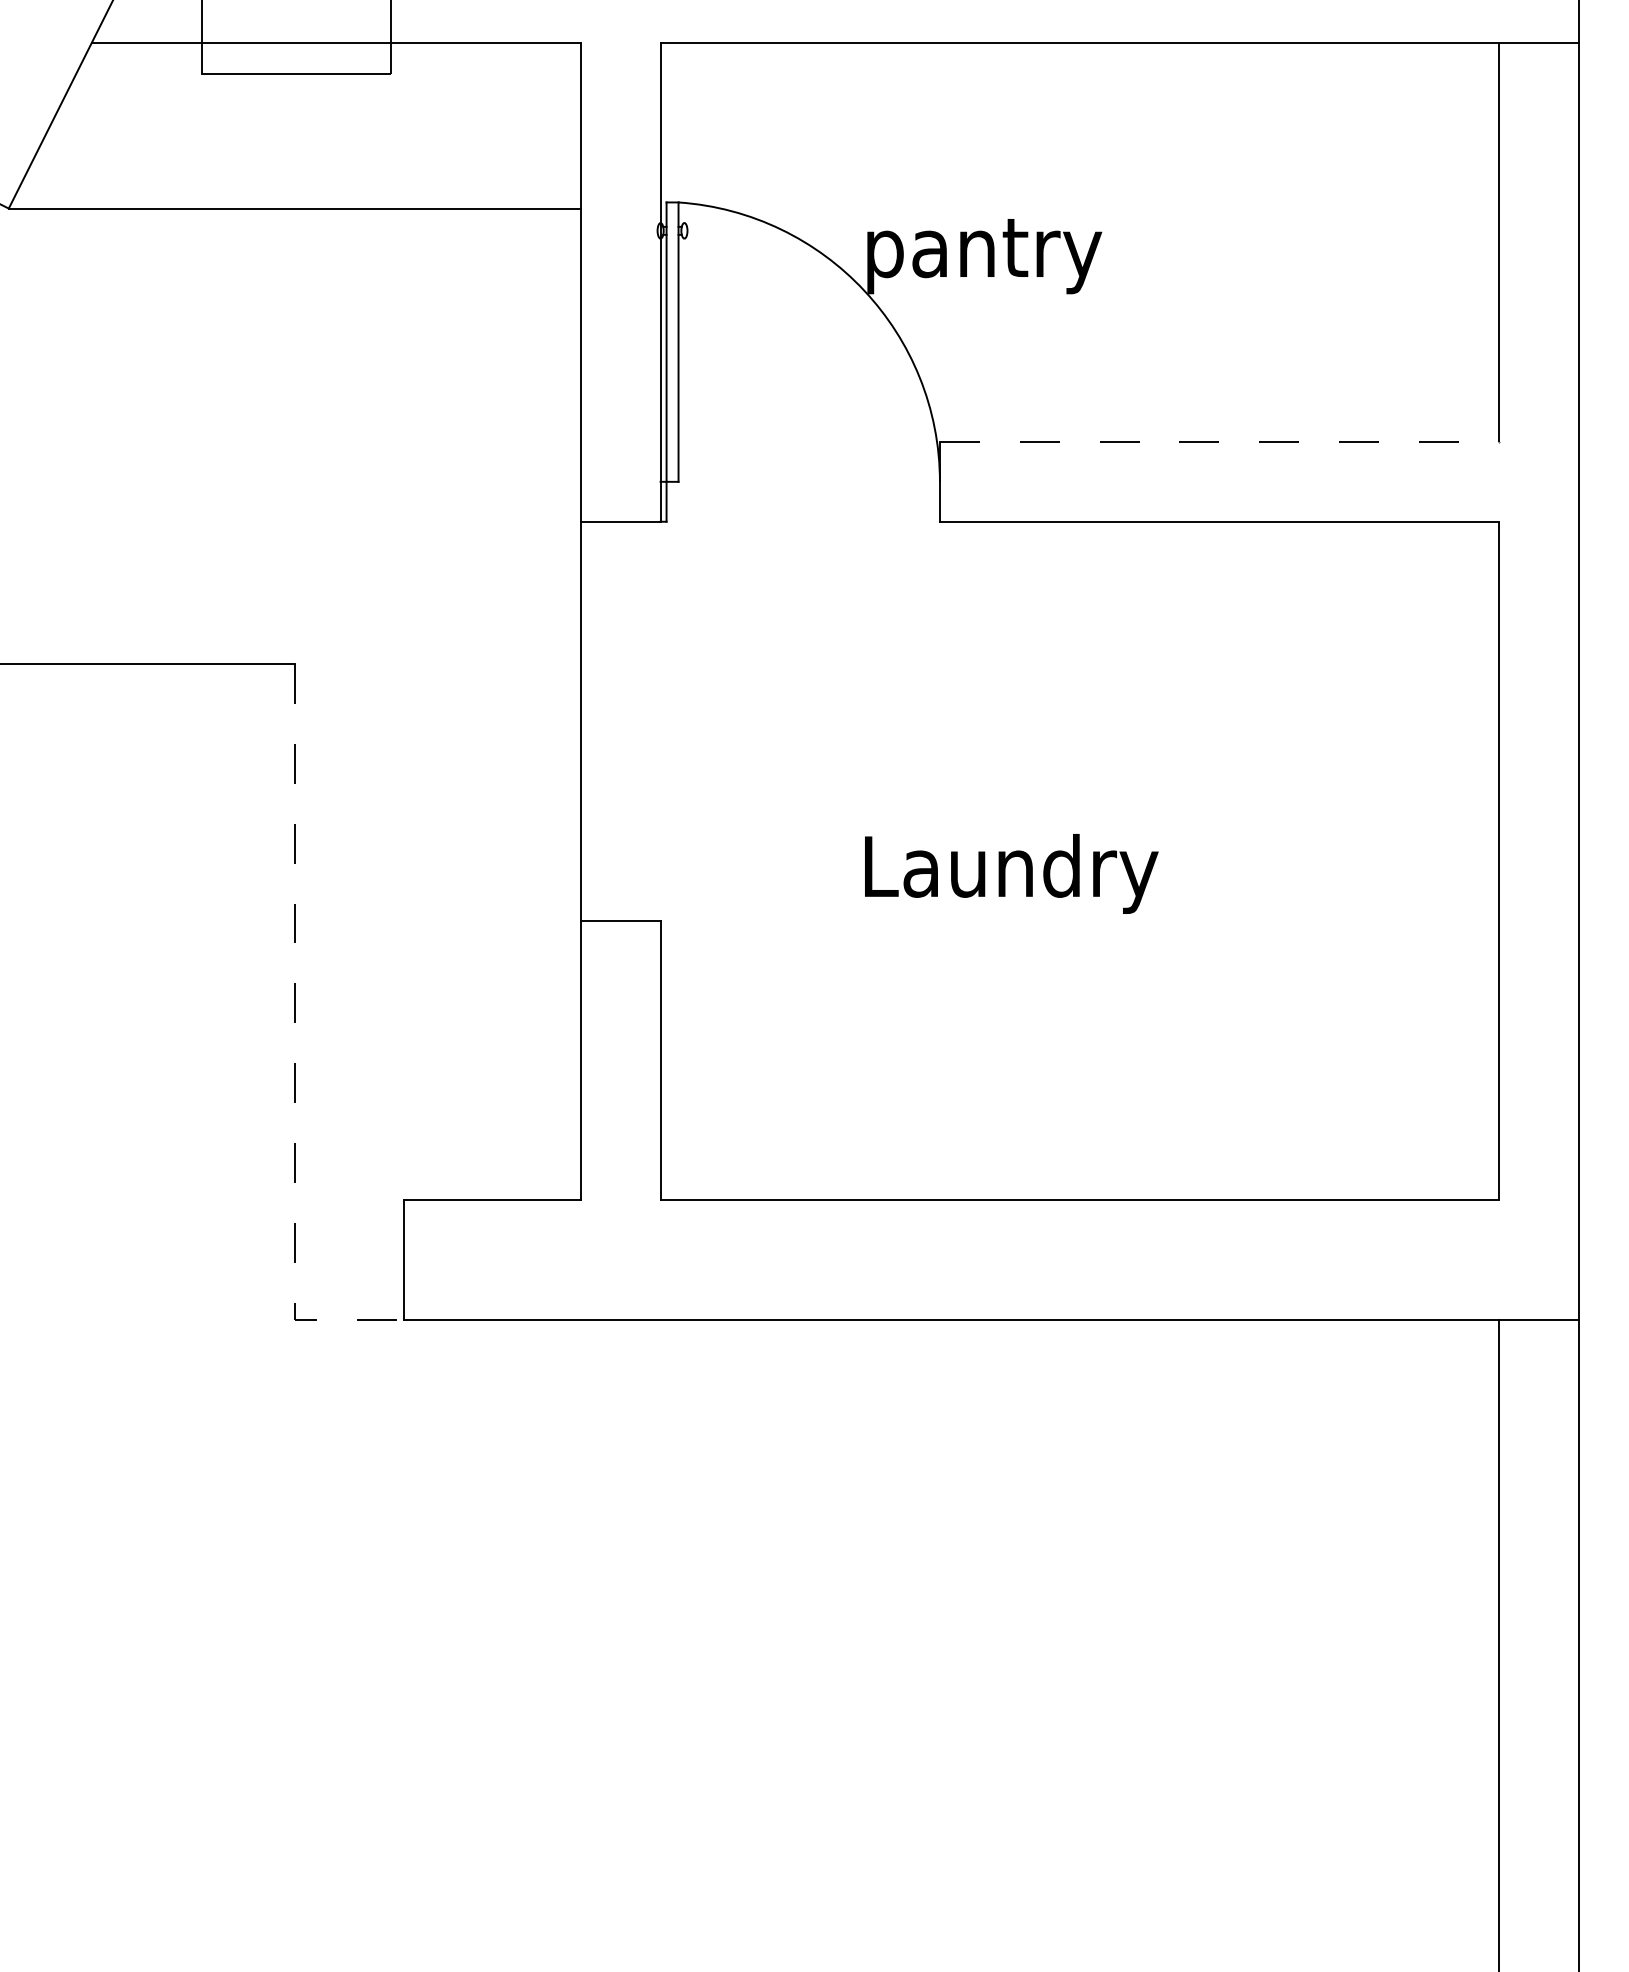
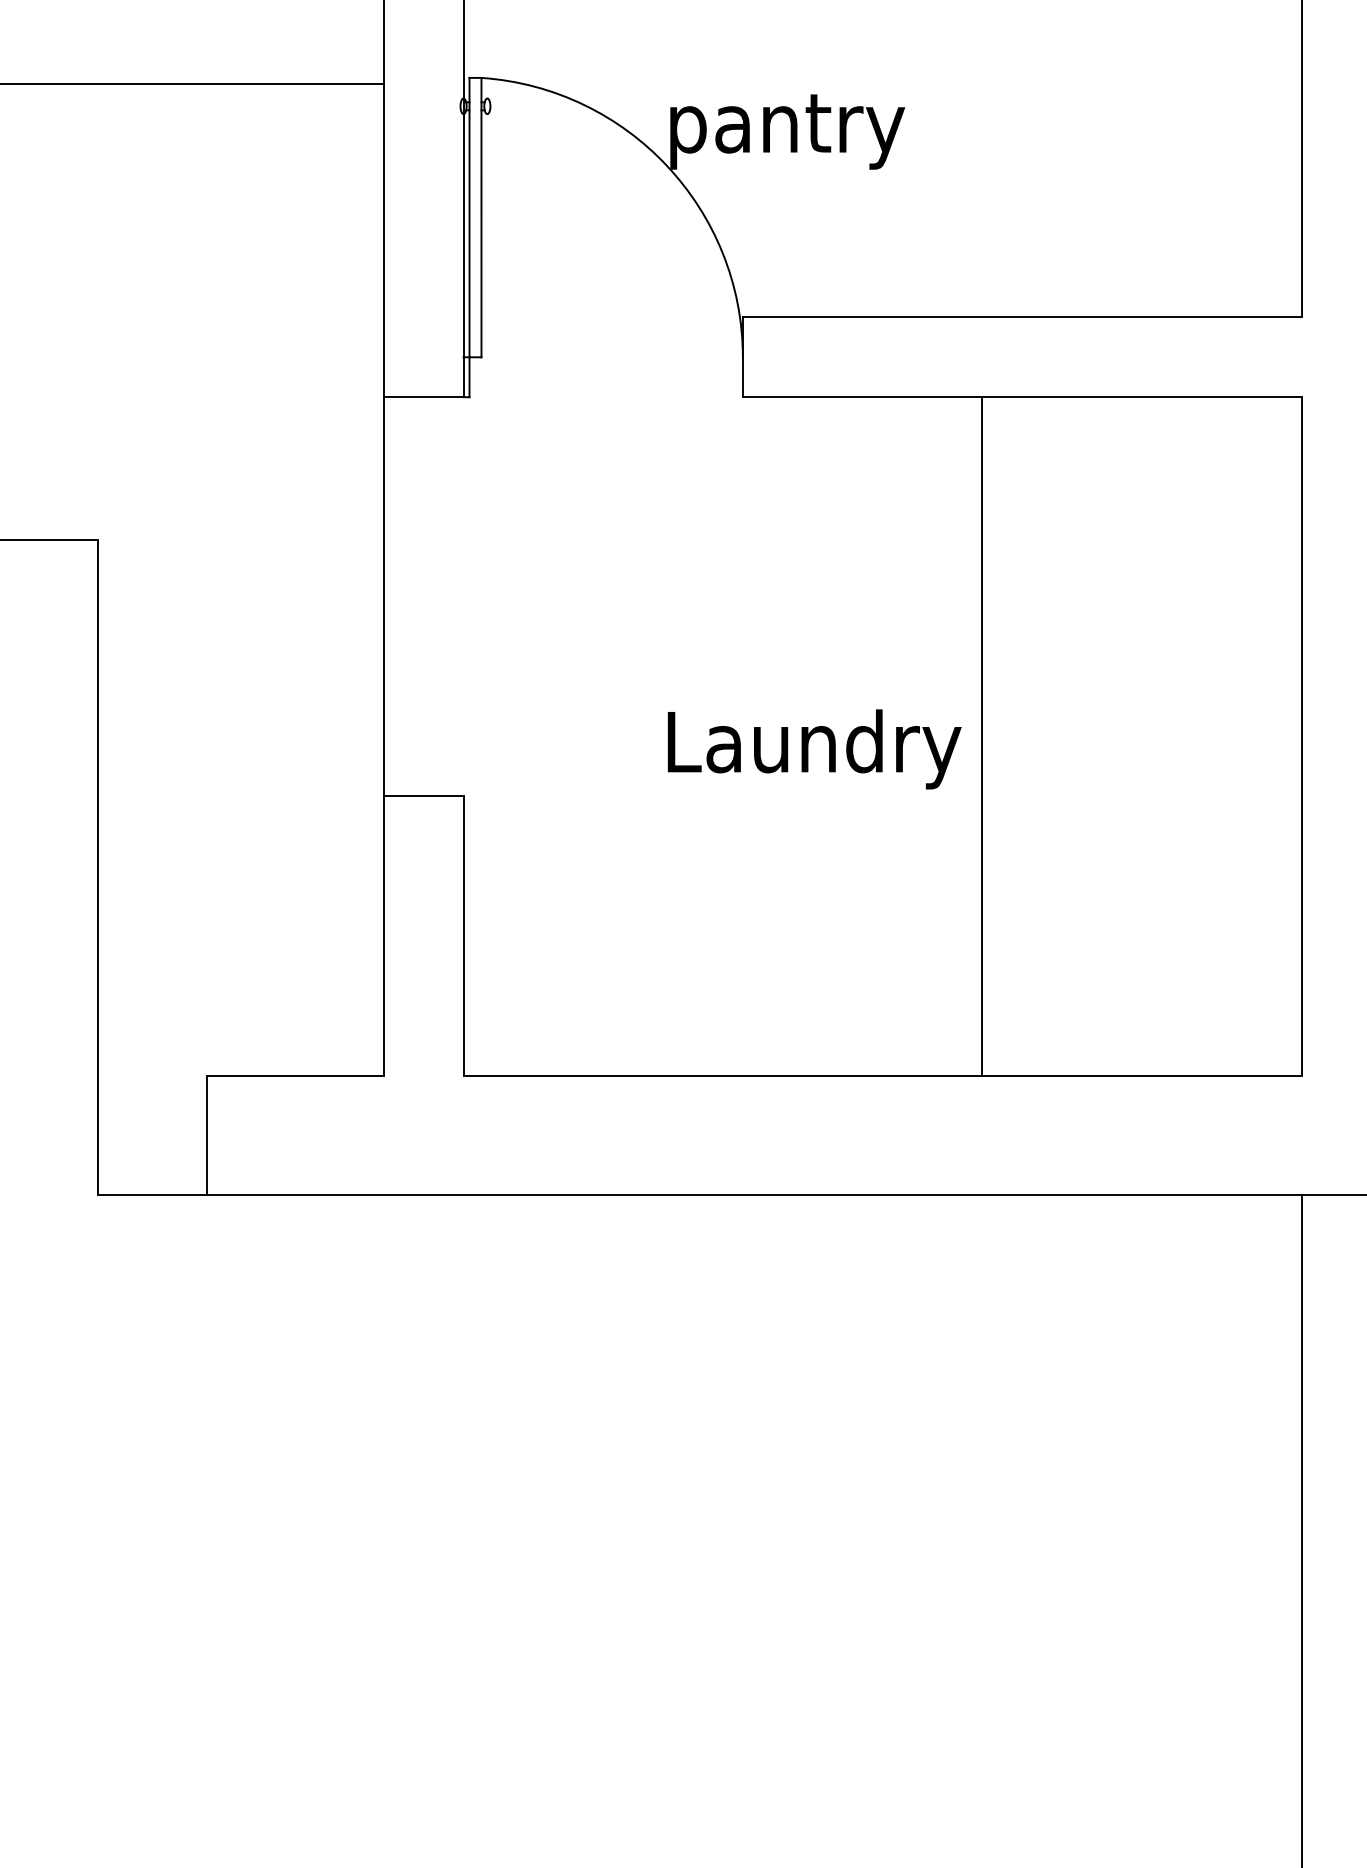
line: (1219, 441) -> (1022, 316), dashed -> solid
line: (1179, 860) -> (982, 735), added
line: (294, 1047) -> (97, 922), dashed -> solid

